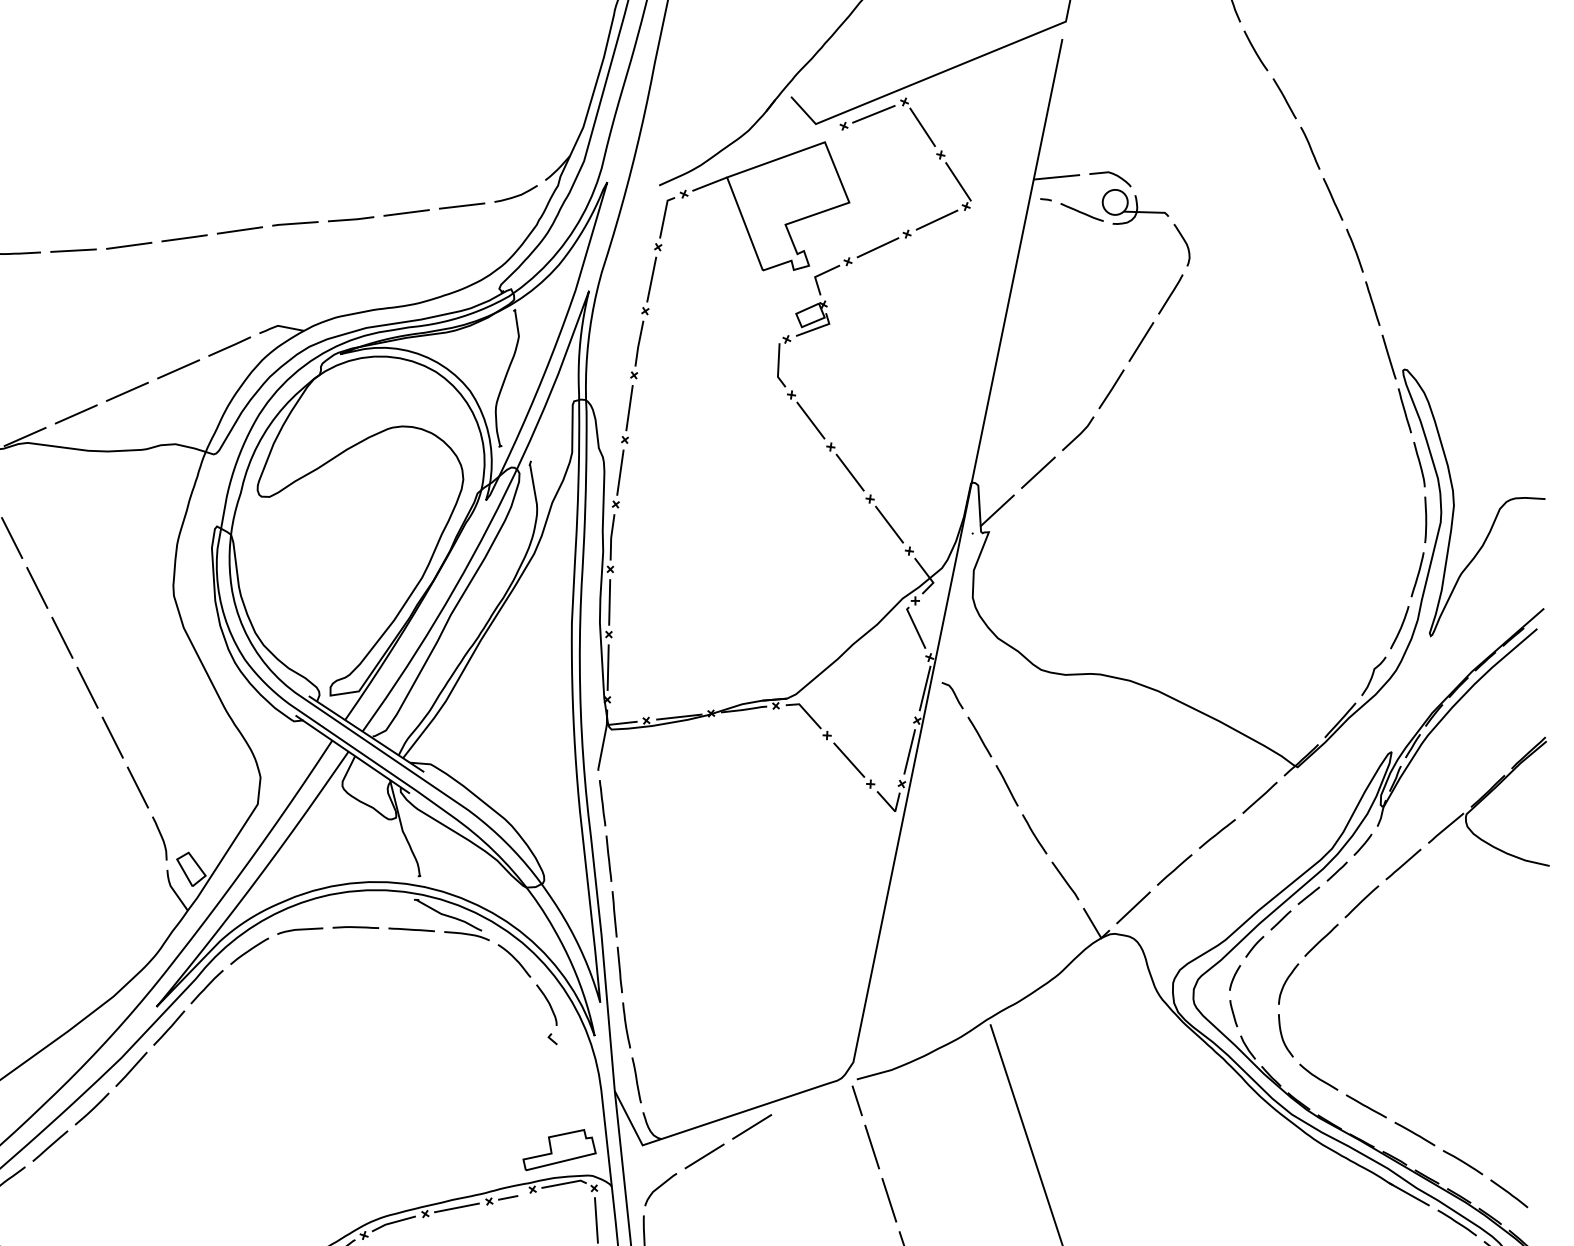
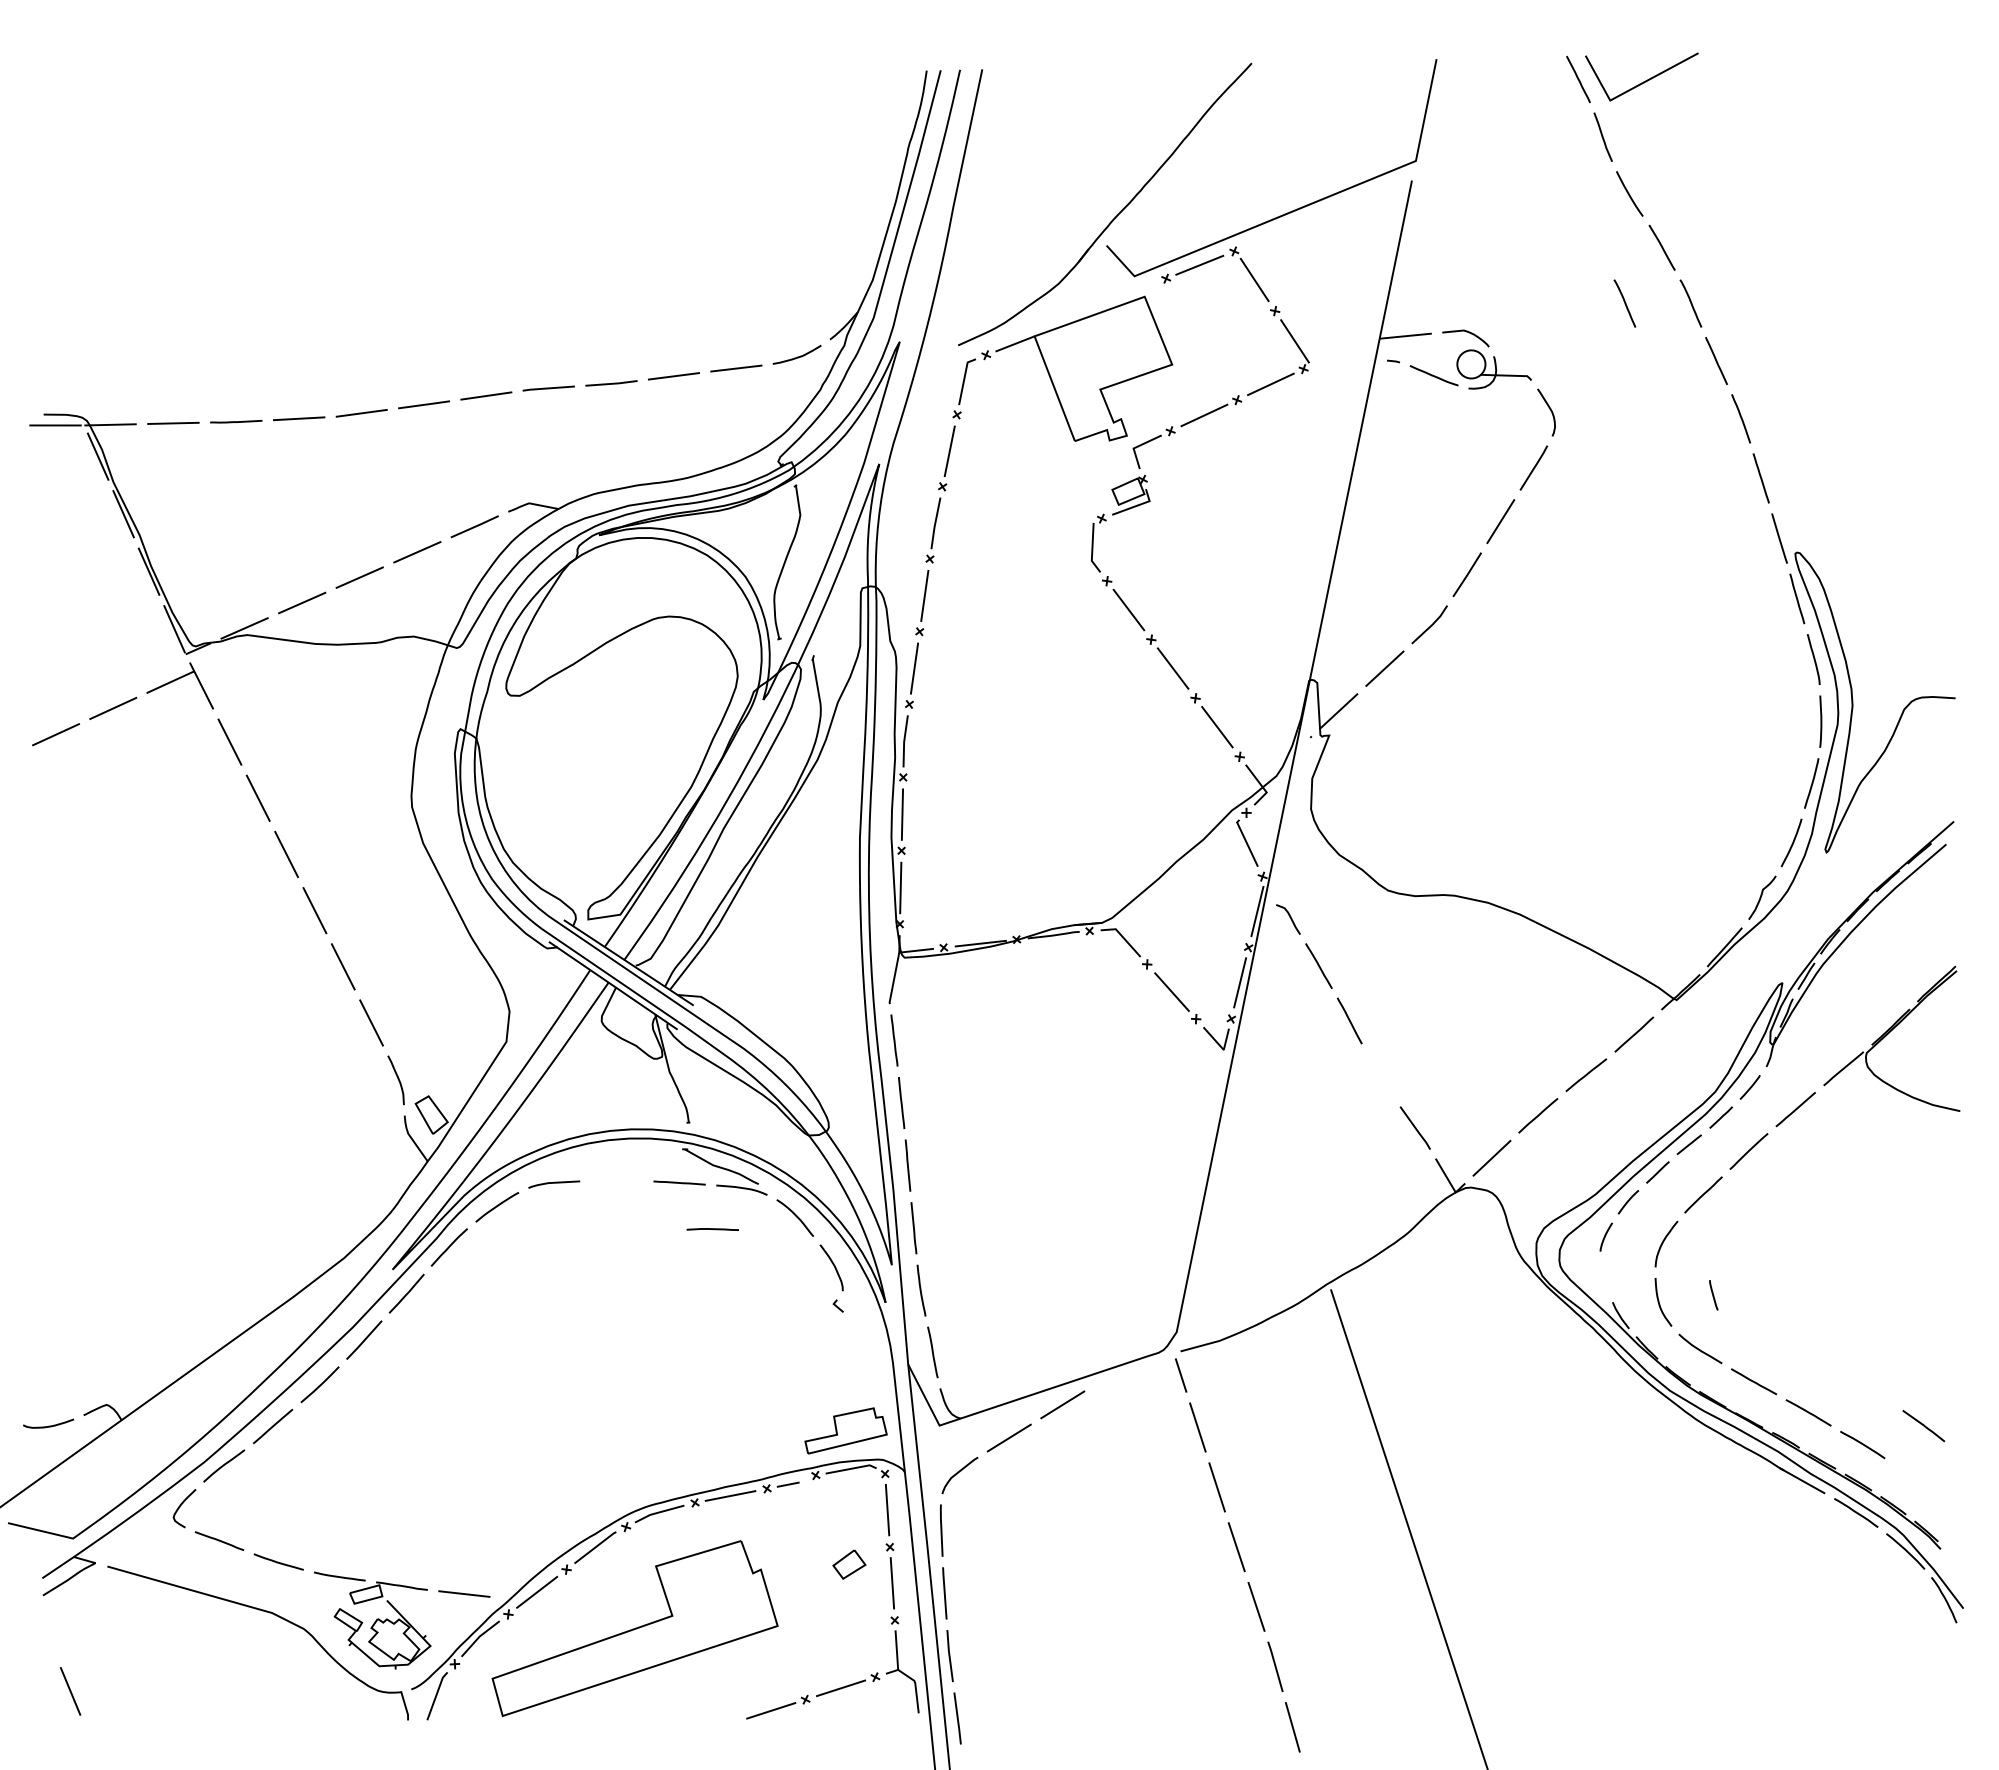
line: (1251, 148) -> (1624, 303), added
line: (1034, 834) -> (1380, 1075), removed
line: (355, 927) -> (712, 1229), moved
line: (1233, 1013) -> (1713, 1295), moved
line: (1508, 1194) -> (1923, 1426), moved

